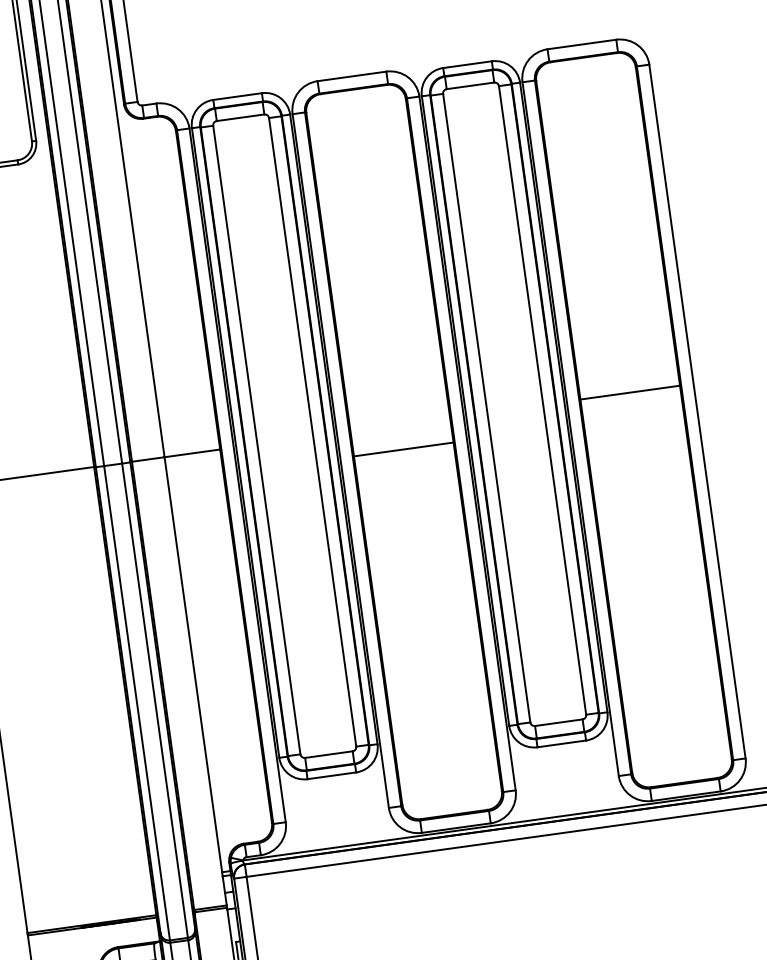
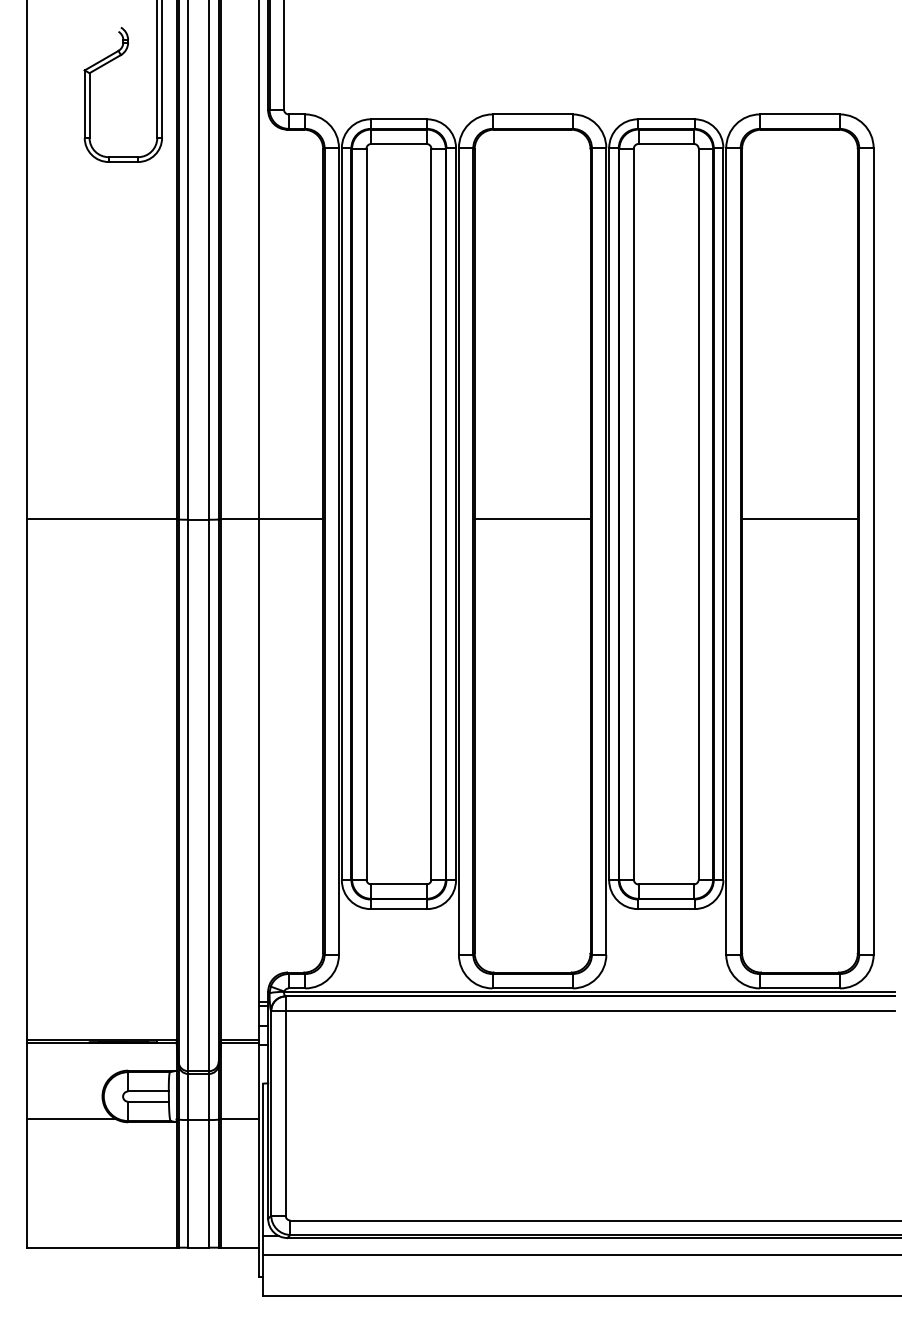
line: (403, 449) -> (532, 519), moved

